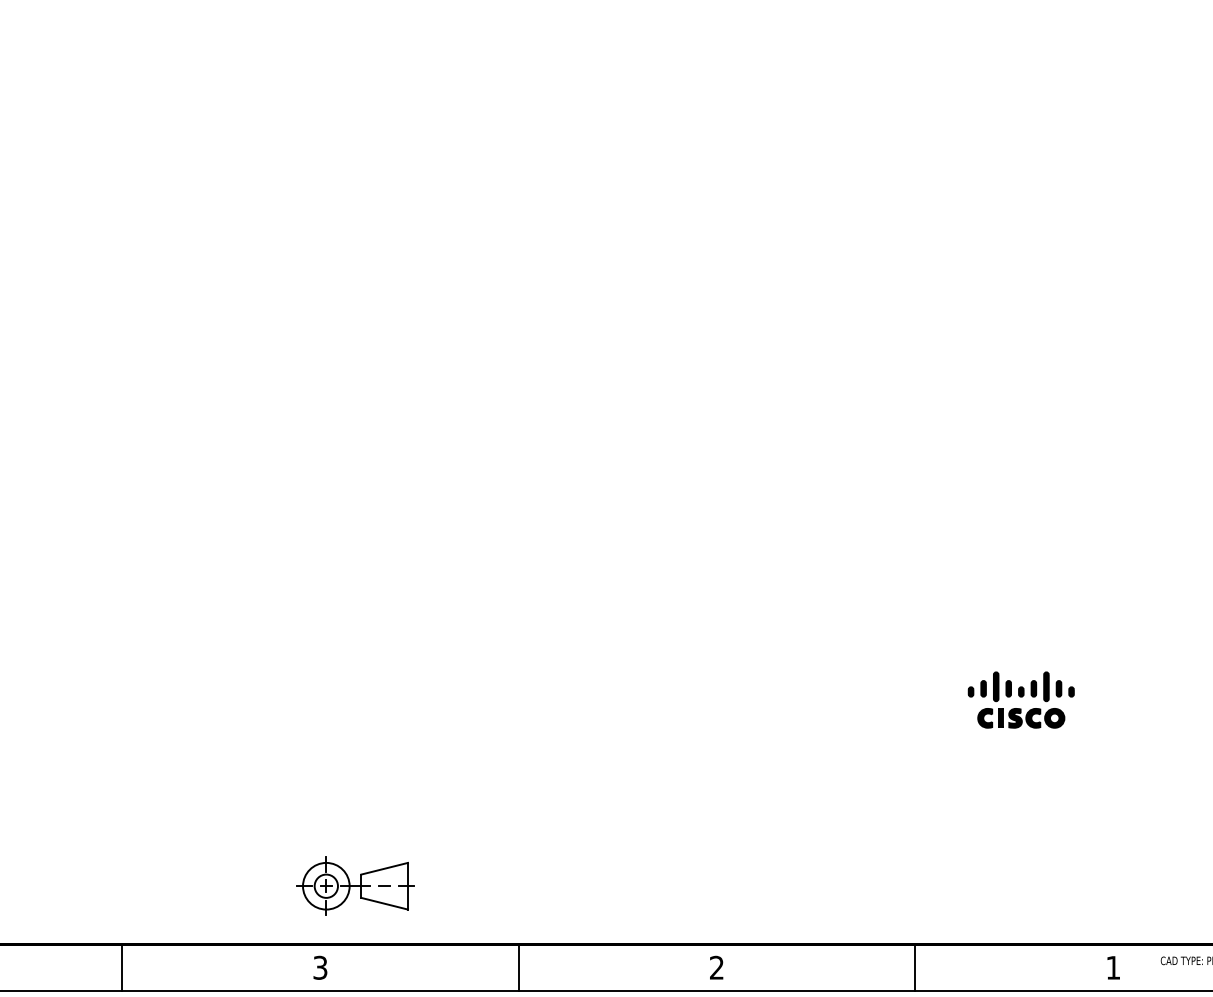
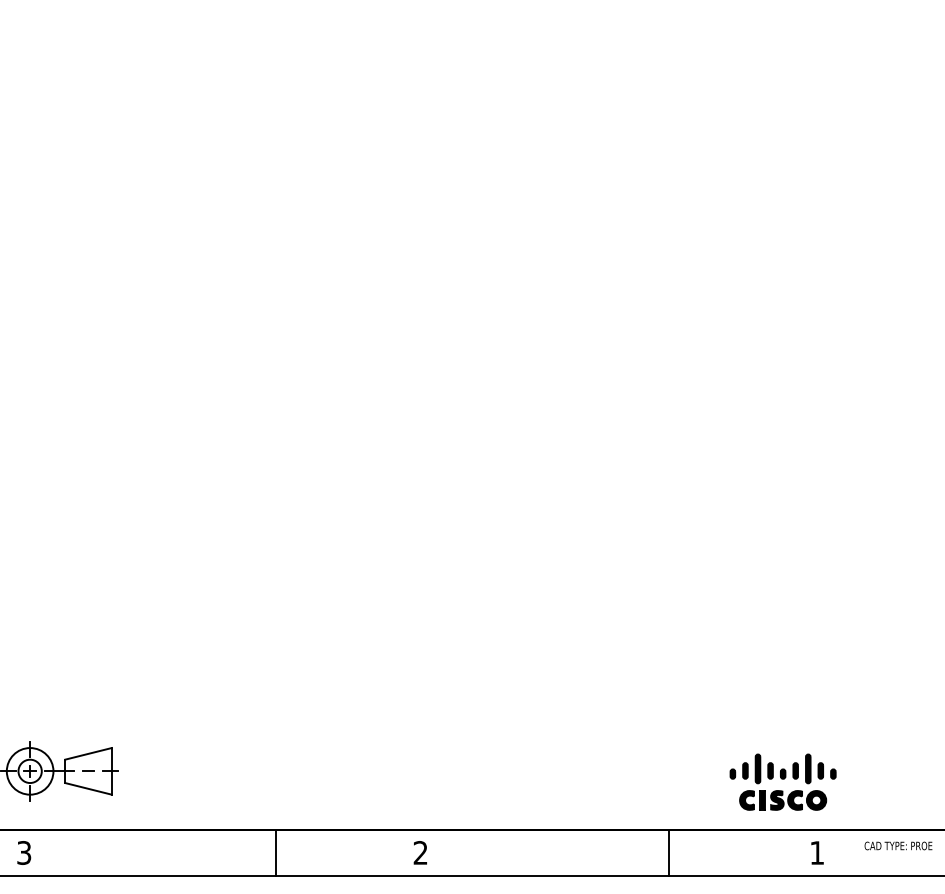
part: (1020, 699) -> (782, 781), moved
line: (518, 967) -> (275, 852), moved
line: (915, 967) -> (669, 852), moved

